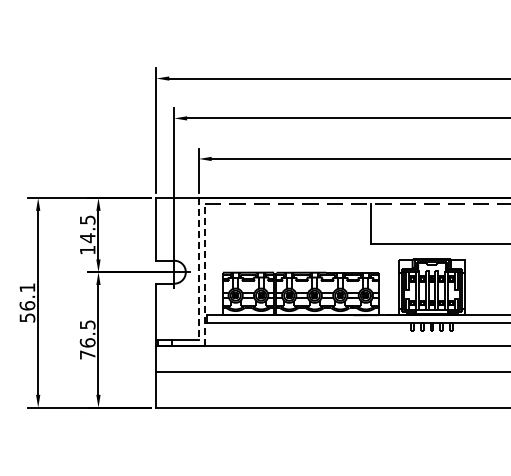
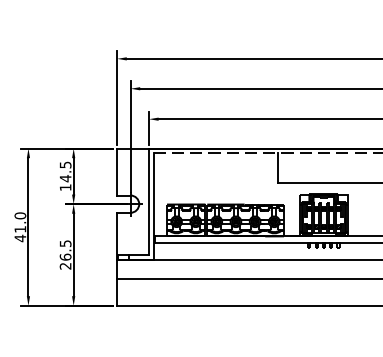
line: (198, 269) -> (148, 202), dashed -> solid
line: (205, 274) -> (153, 205), dashed -> solid
text: (27, 302) -> (20, 226), 56.1 -> 41.0
text: (87, 354) -> (65, 265), 76.5 -> 26.5

